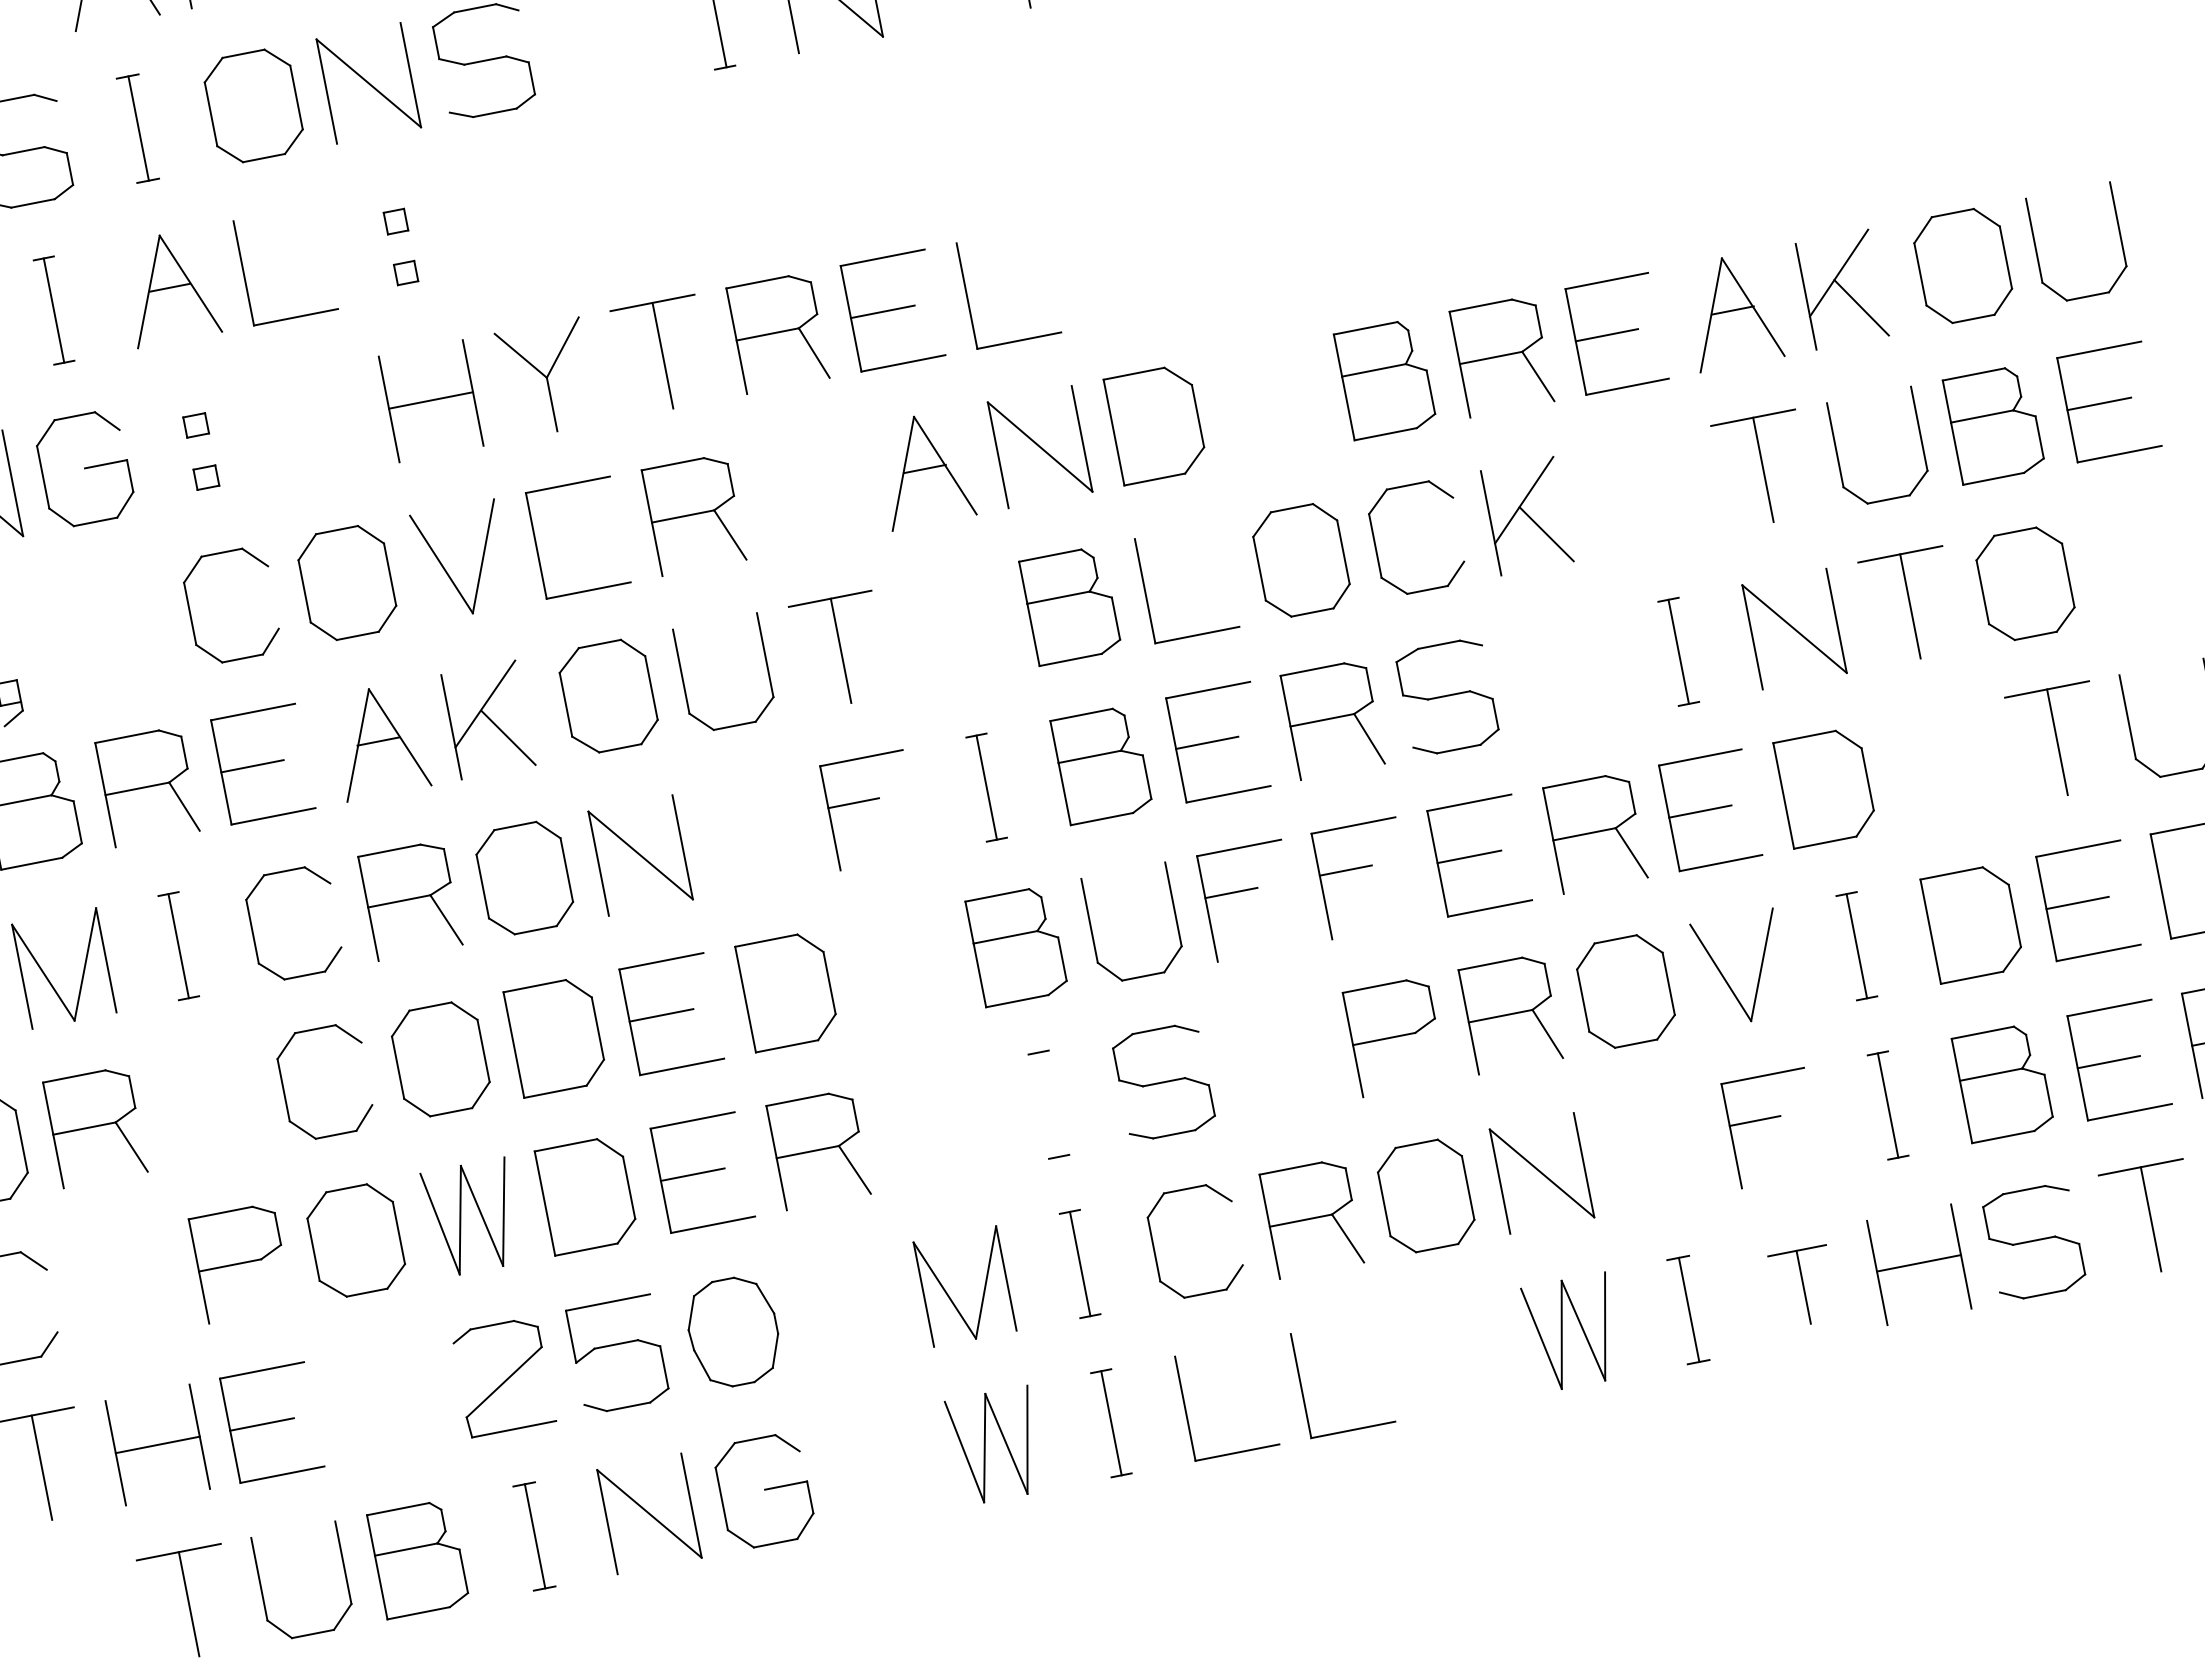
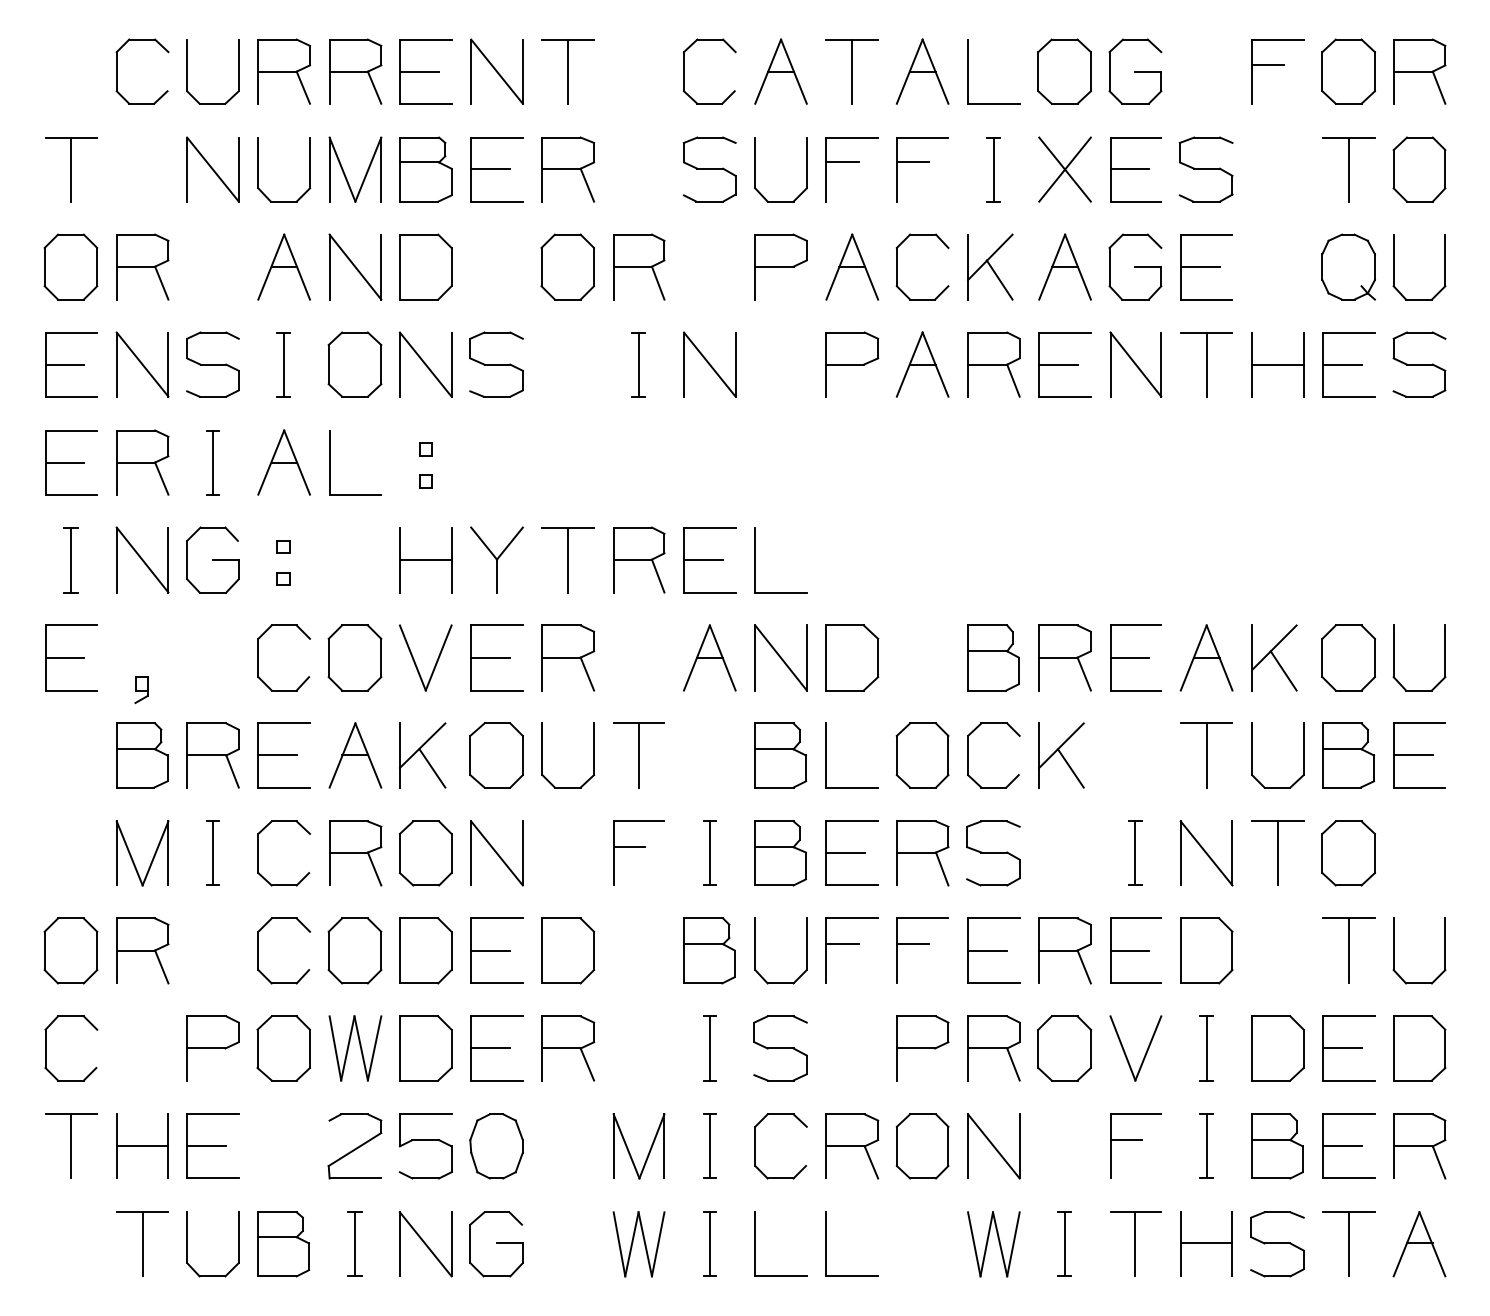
line: (567, 538) -> (490, 657), added
line: (1048, 1104) -> (709, 1048), added
part: (1803, 1286) -> (1135, 1243), size x1.43

